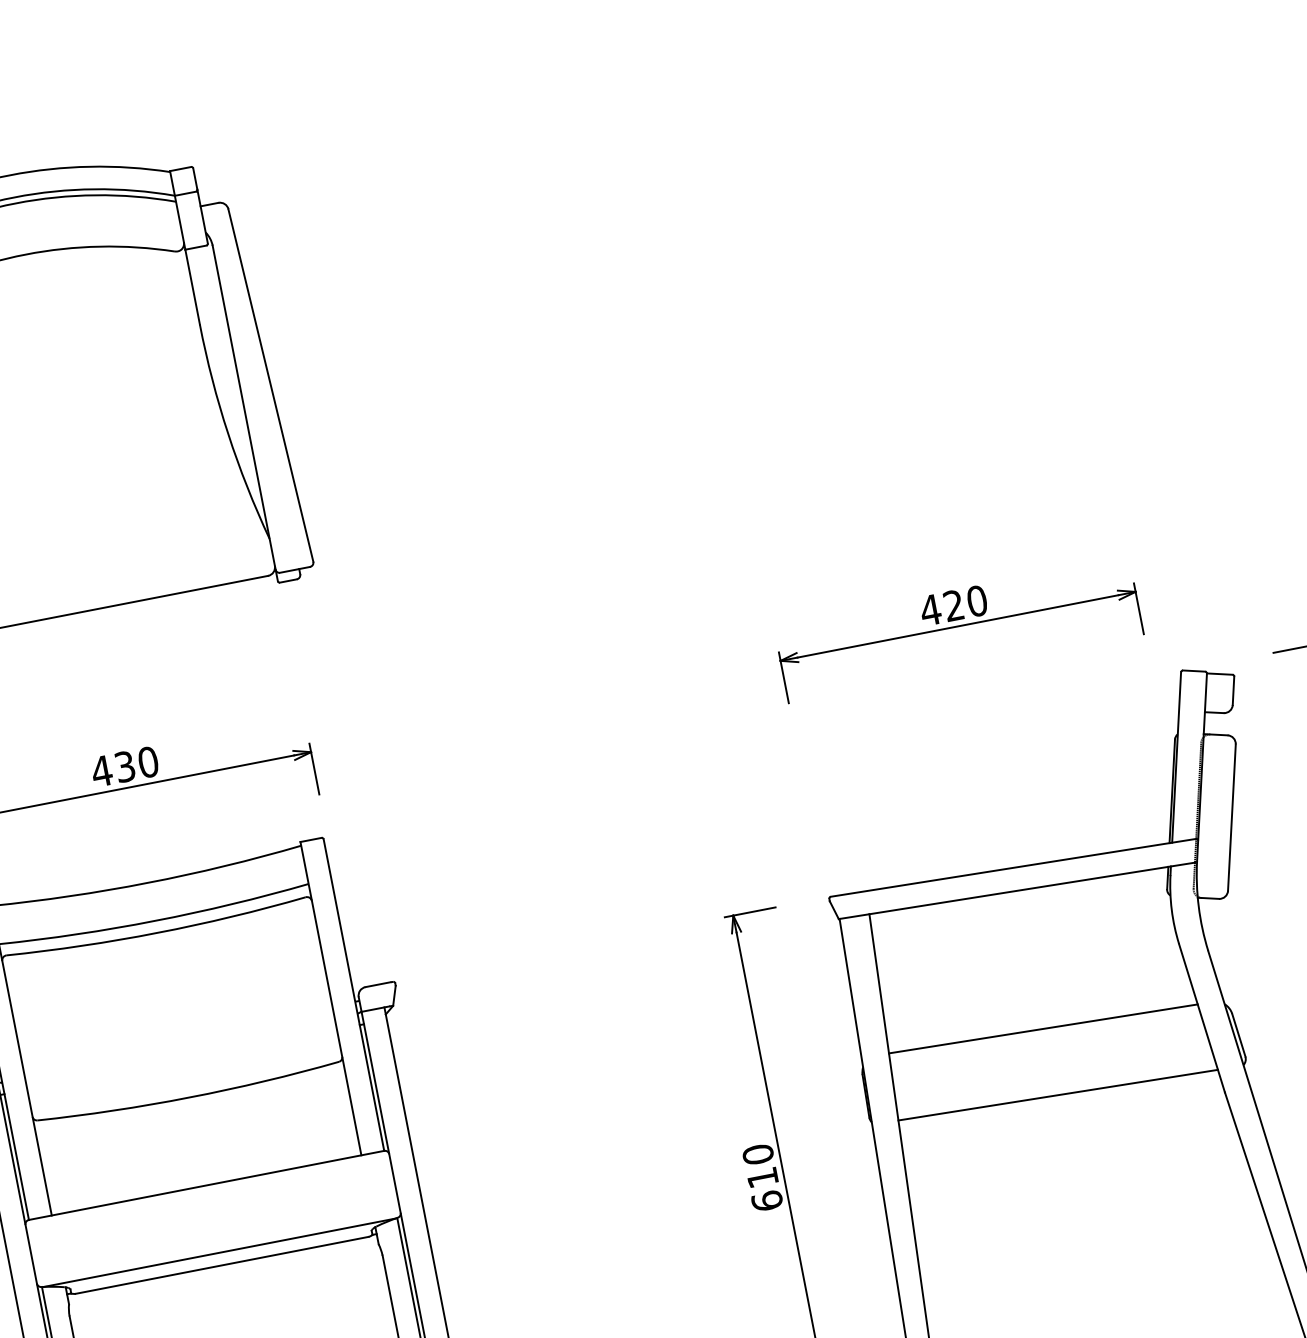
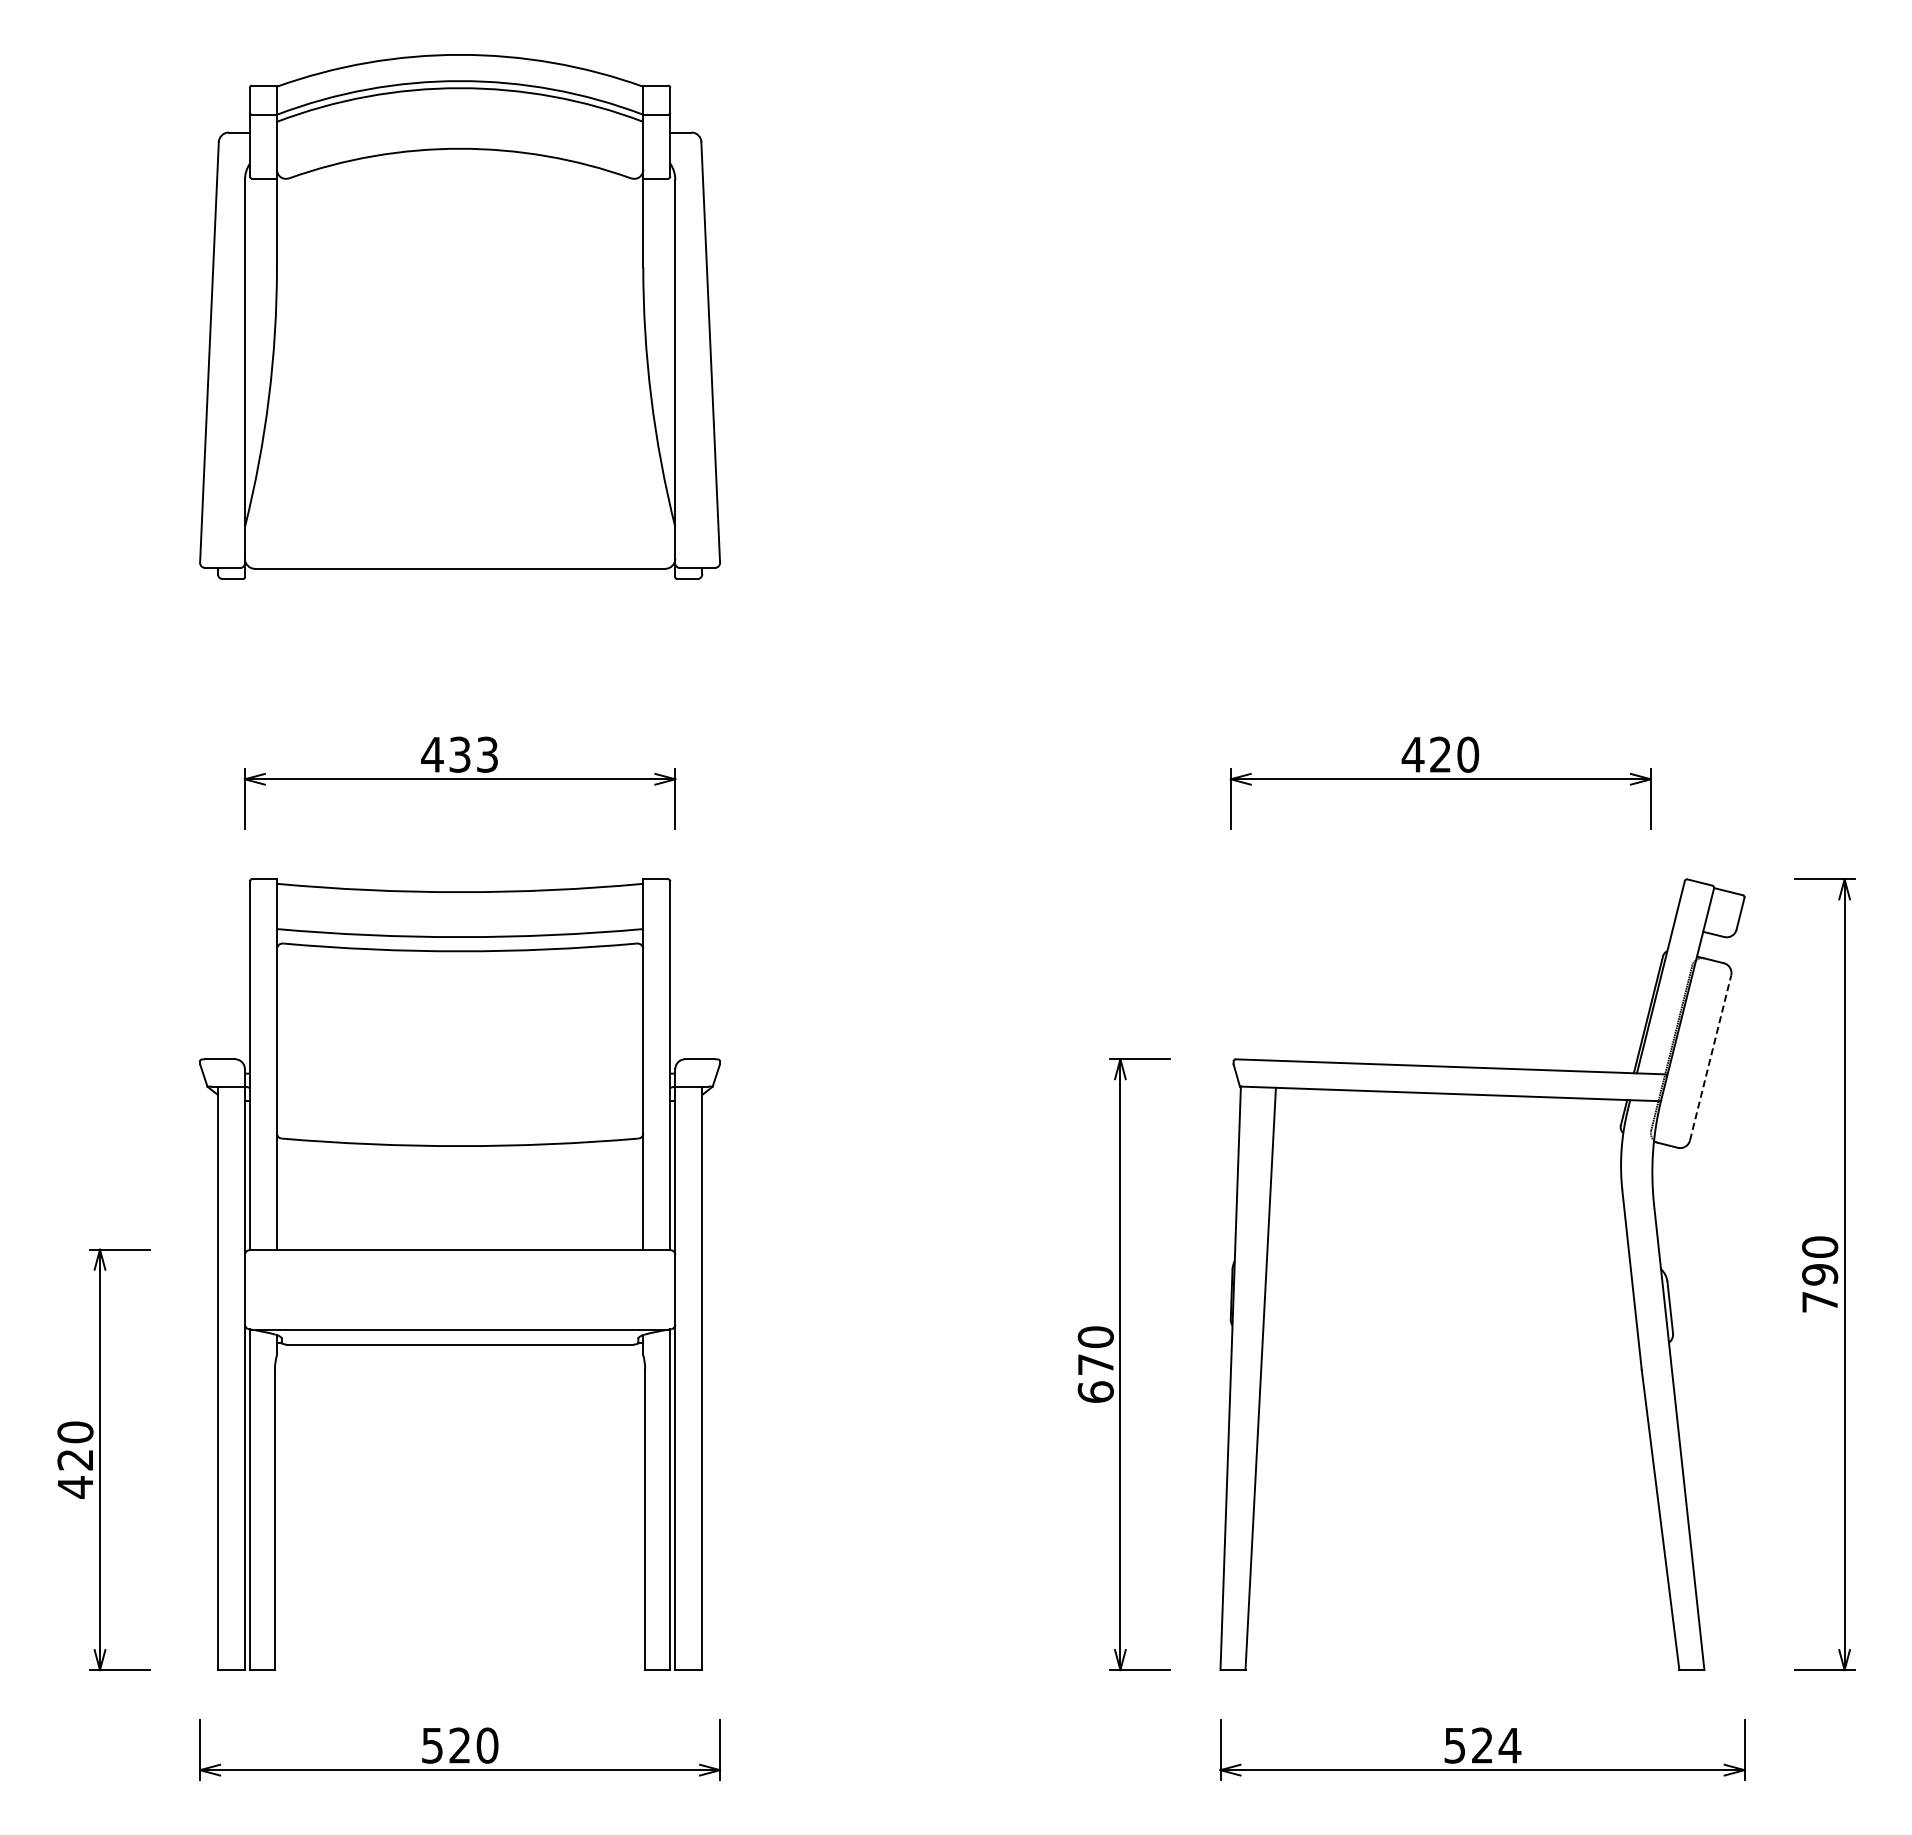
text: (148, 762) -> (487, 754), 430 -> 433
line: (1231, 817) -> (1710, 1057), solid -> dashed
line: (1042, 1028) -> (1448, 1256), removed
line: (1057, 1094) -> (1450, 1335), removed
text: (762, 1177) -> (1095, 1364), 610 -> 670

